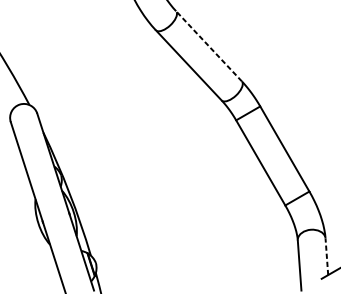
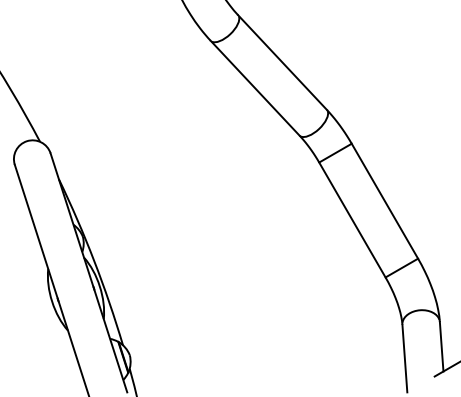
line: (209, 46) -> (282, 62), dashed -> solid
line: (326, 256) -> (441, 346), dashed -> solid

